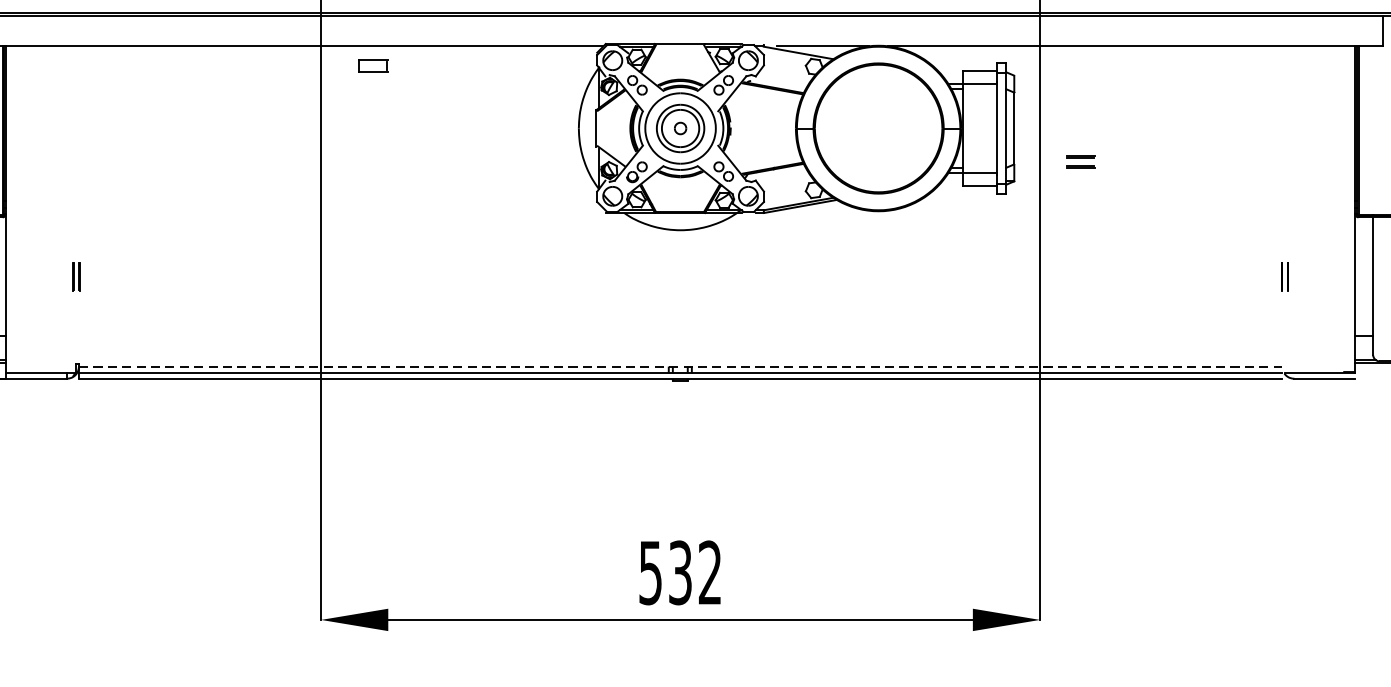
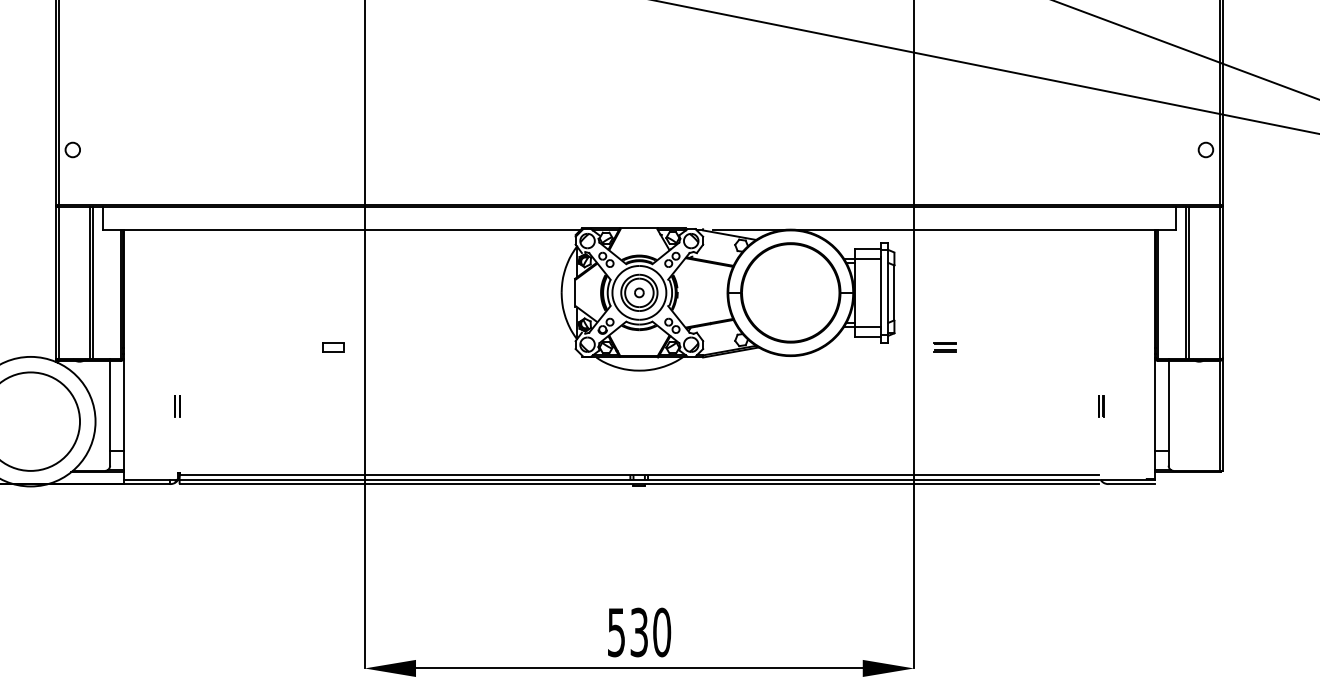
part: (373, 66) -> (333, 347), moved
part: (1079, 162) -> (944, 347), moved
line: (680, 366) -> (639, 474), dashed -> solid
text: (710, 572) -> (662, 632), 532 -> 530

